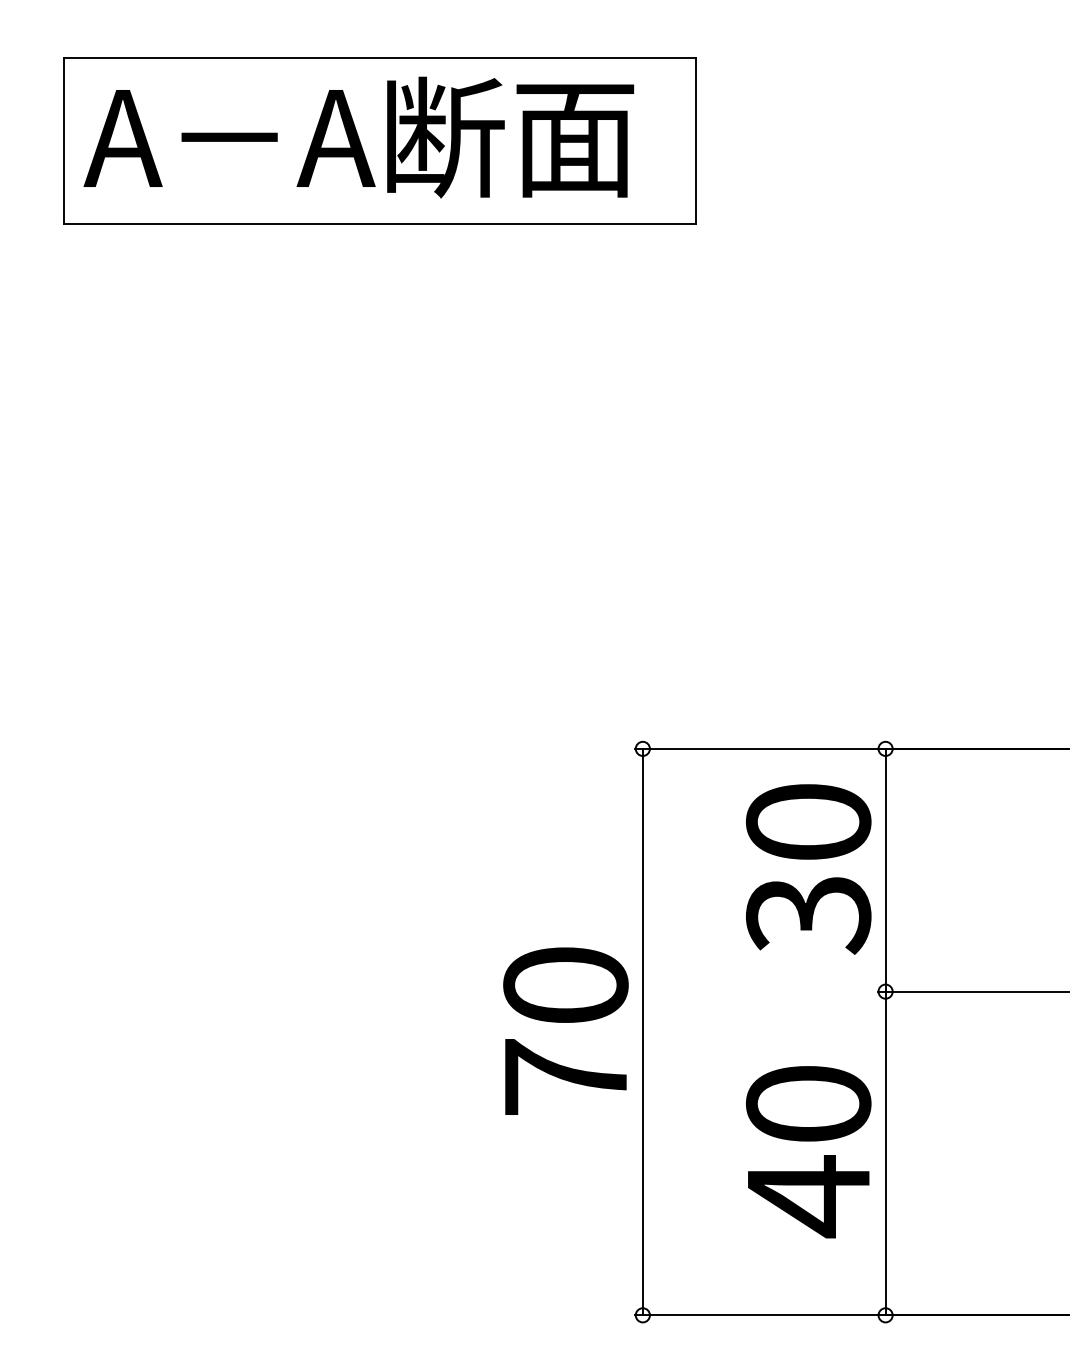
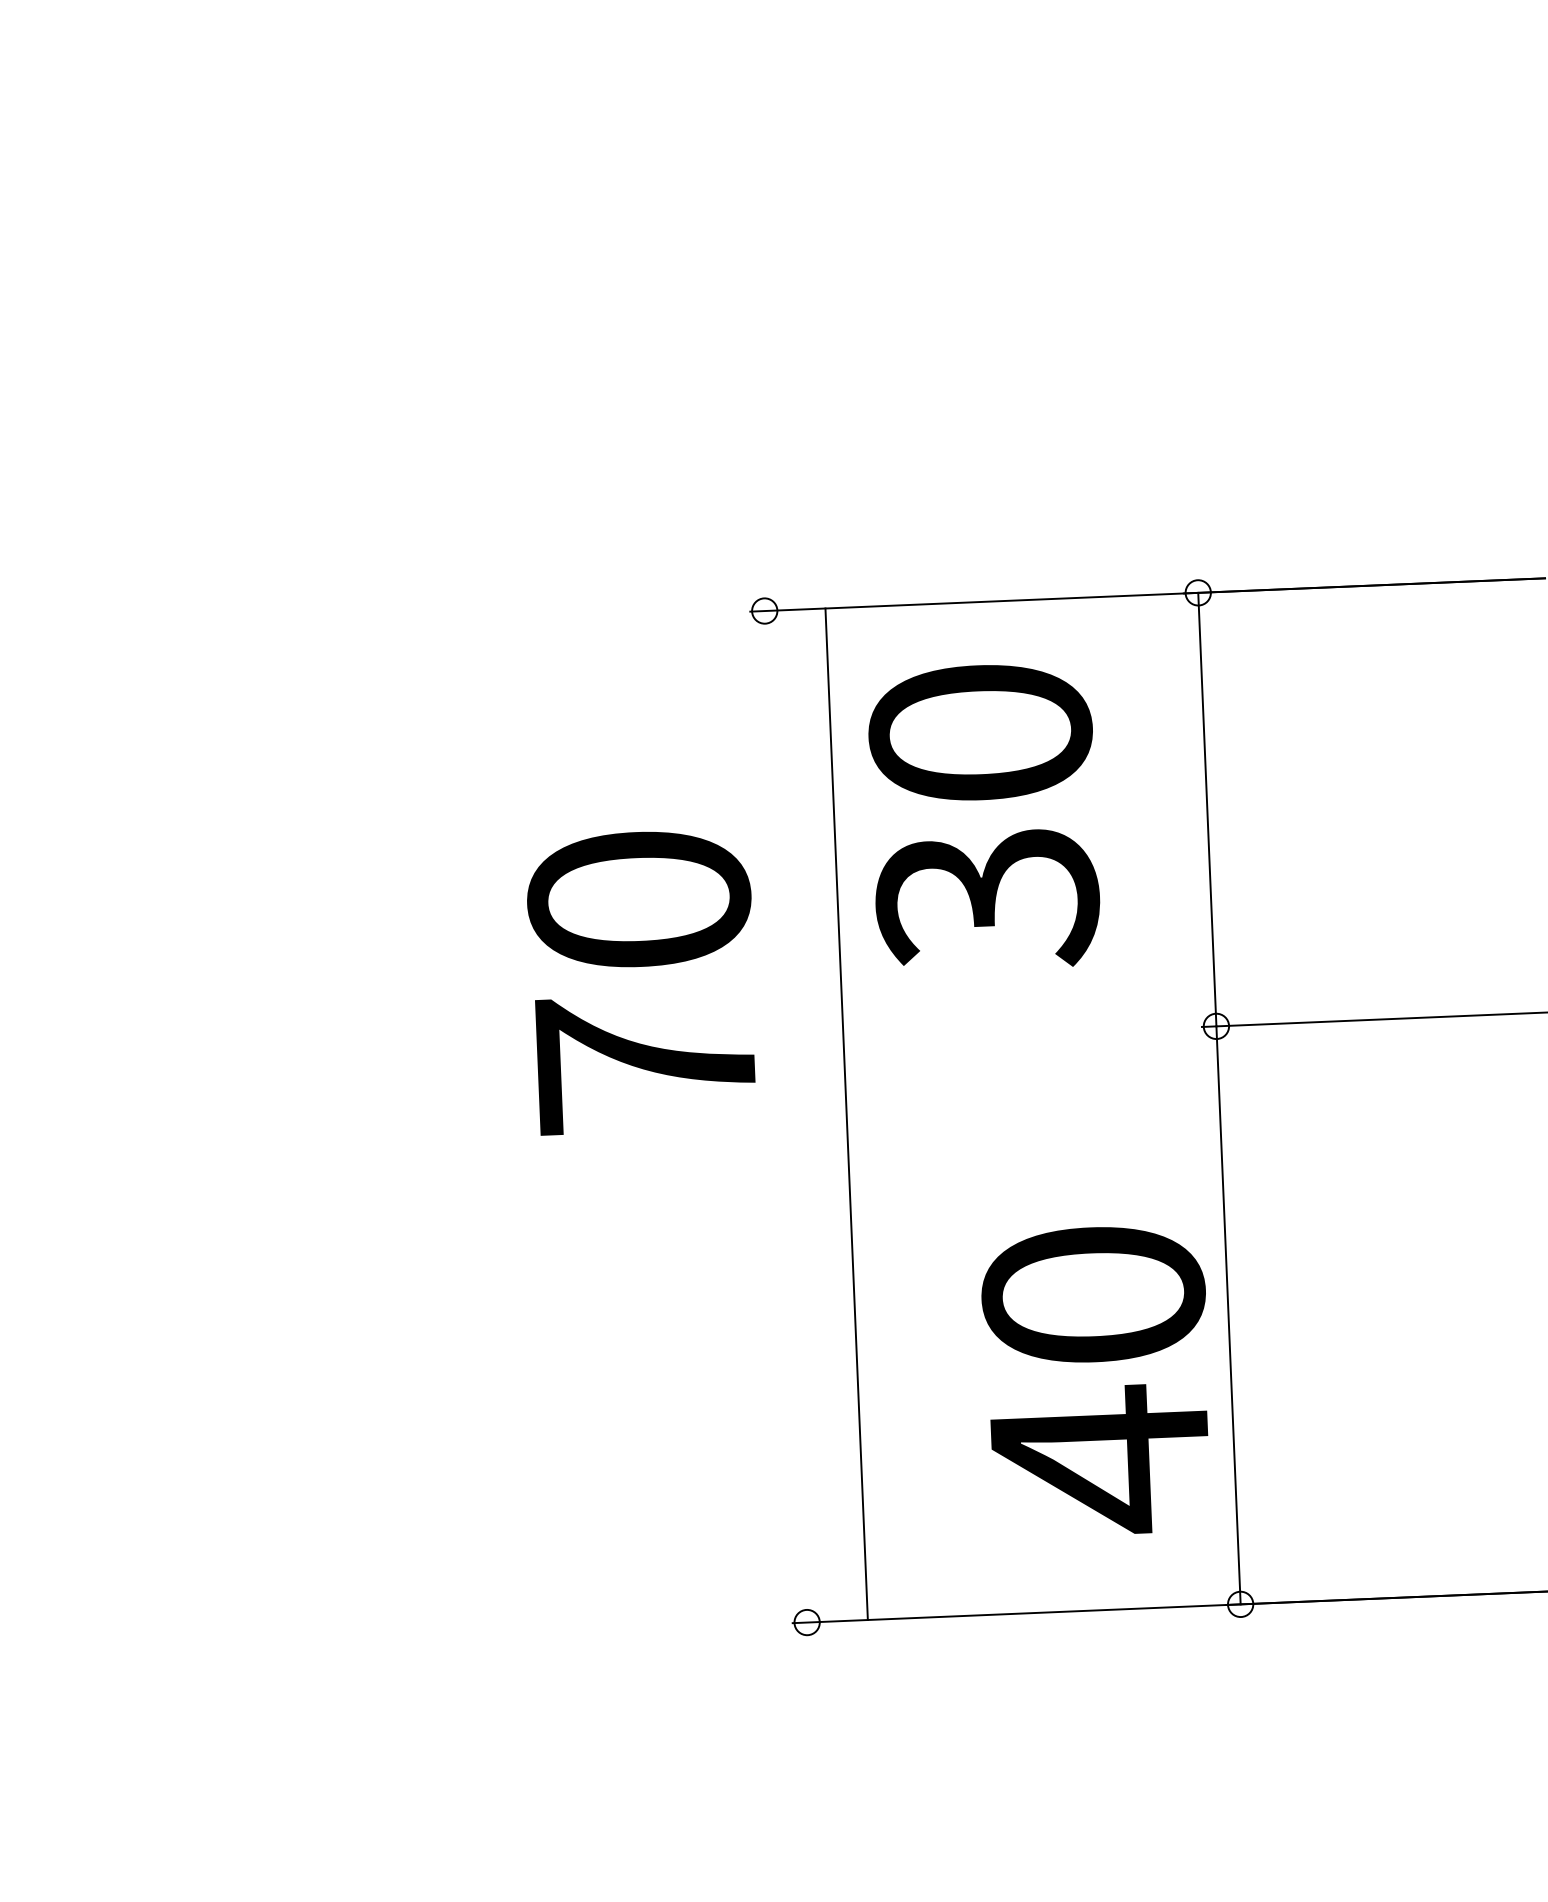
text: (808, 869) -> (983, 817), moved
text: (565, 1030) -> (641, 980), moved
line: (642, 1031) -> (845, 1113), moved
text: (808, 1152) -> (1096, 1381), moved

